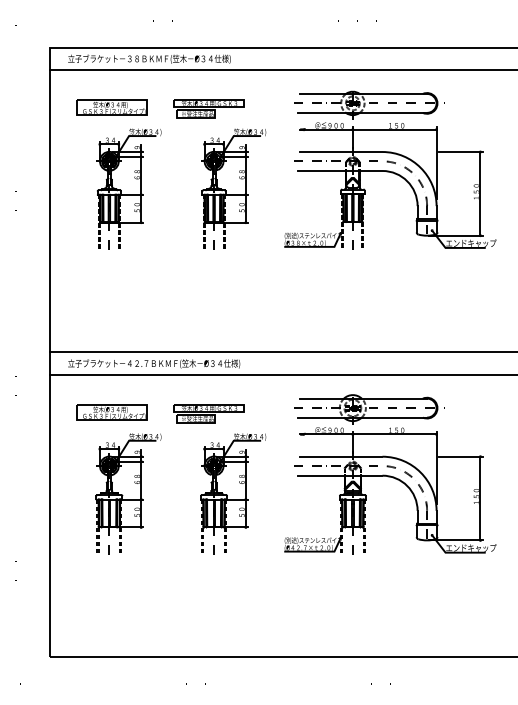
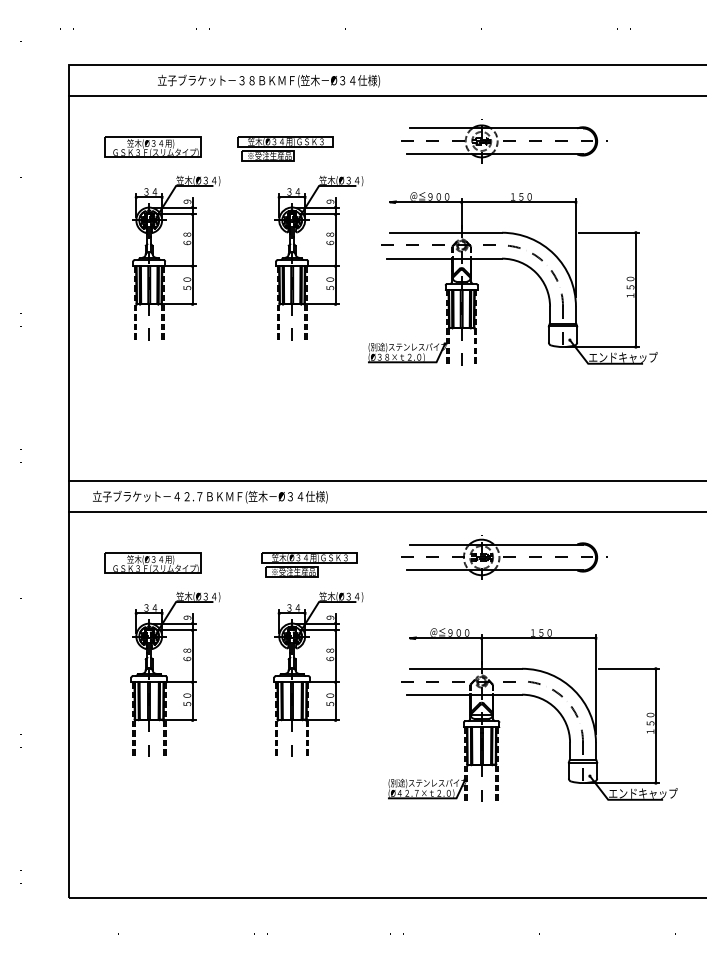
text: (149, 58) -> (268, 80), moved
part: (393, 173) -> (517, 262), moved
part: (209, 413) -> (309, 564), moved
part: (393, 478) -> (537, 698), moved

